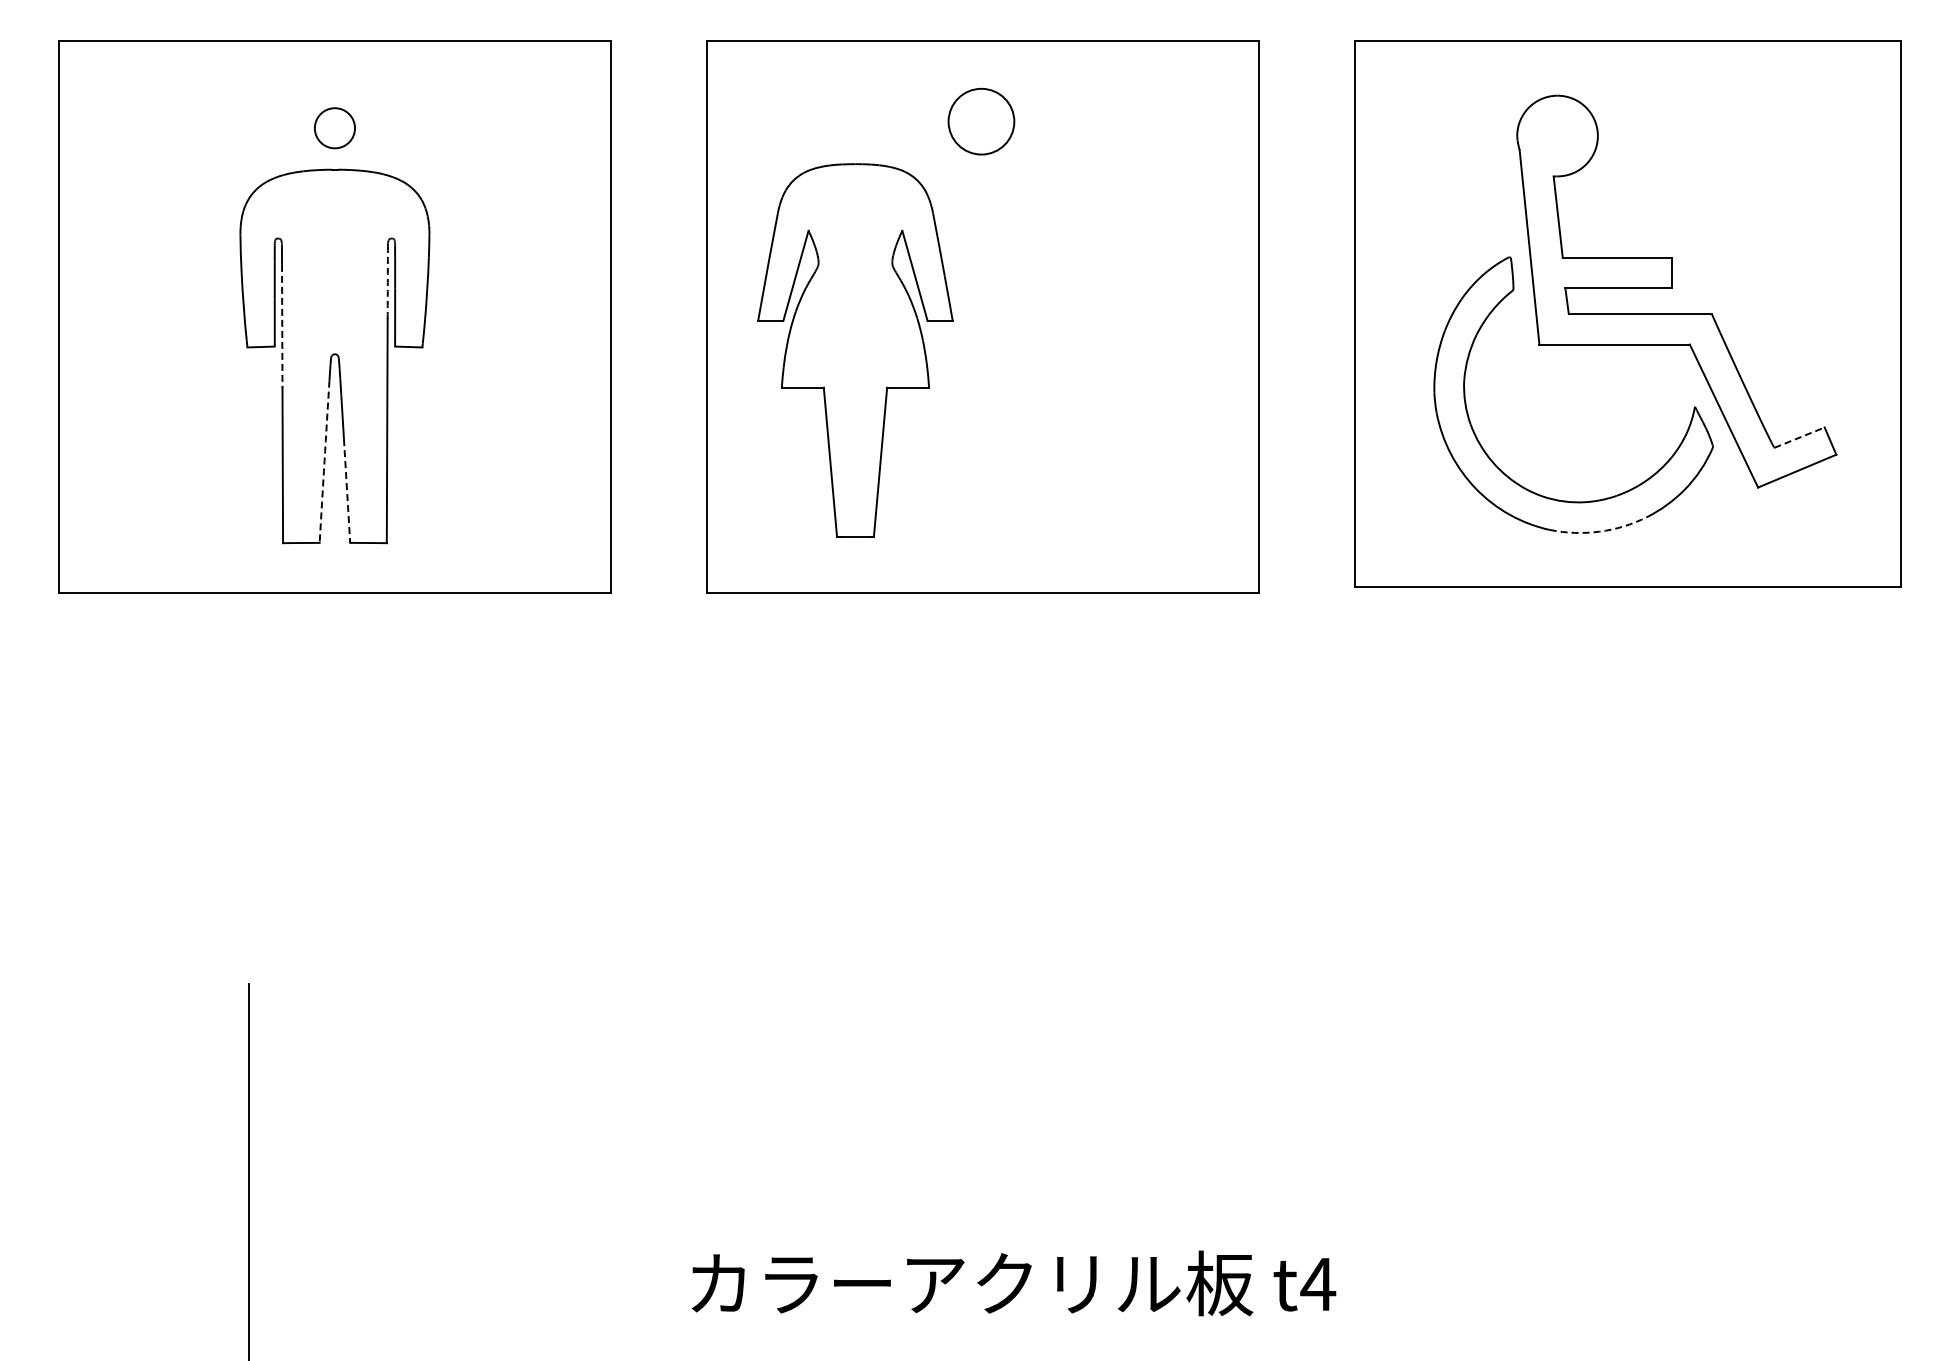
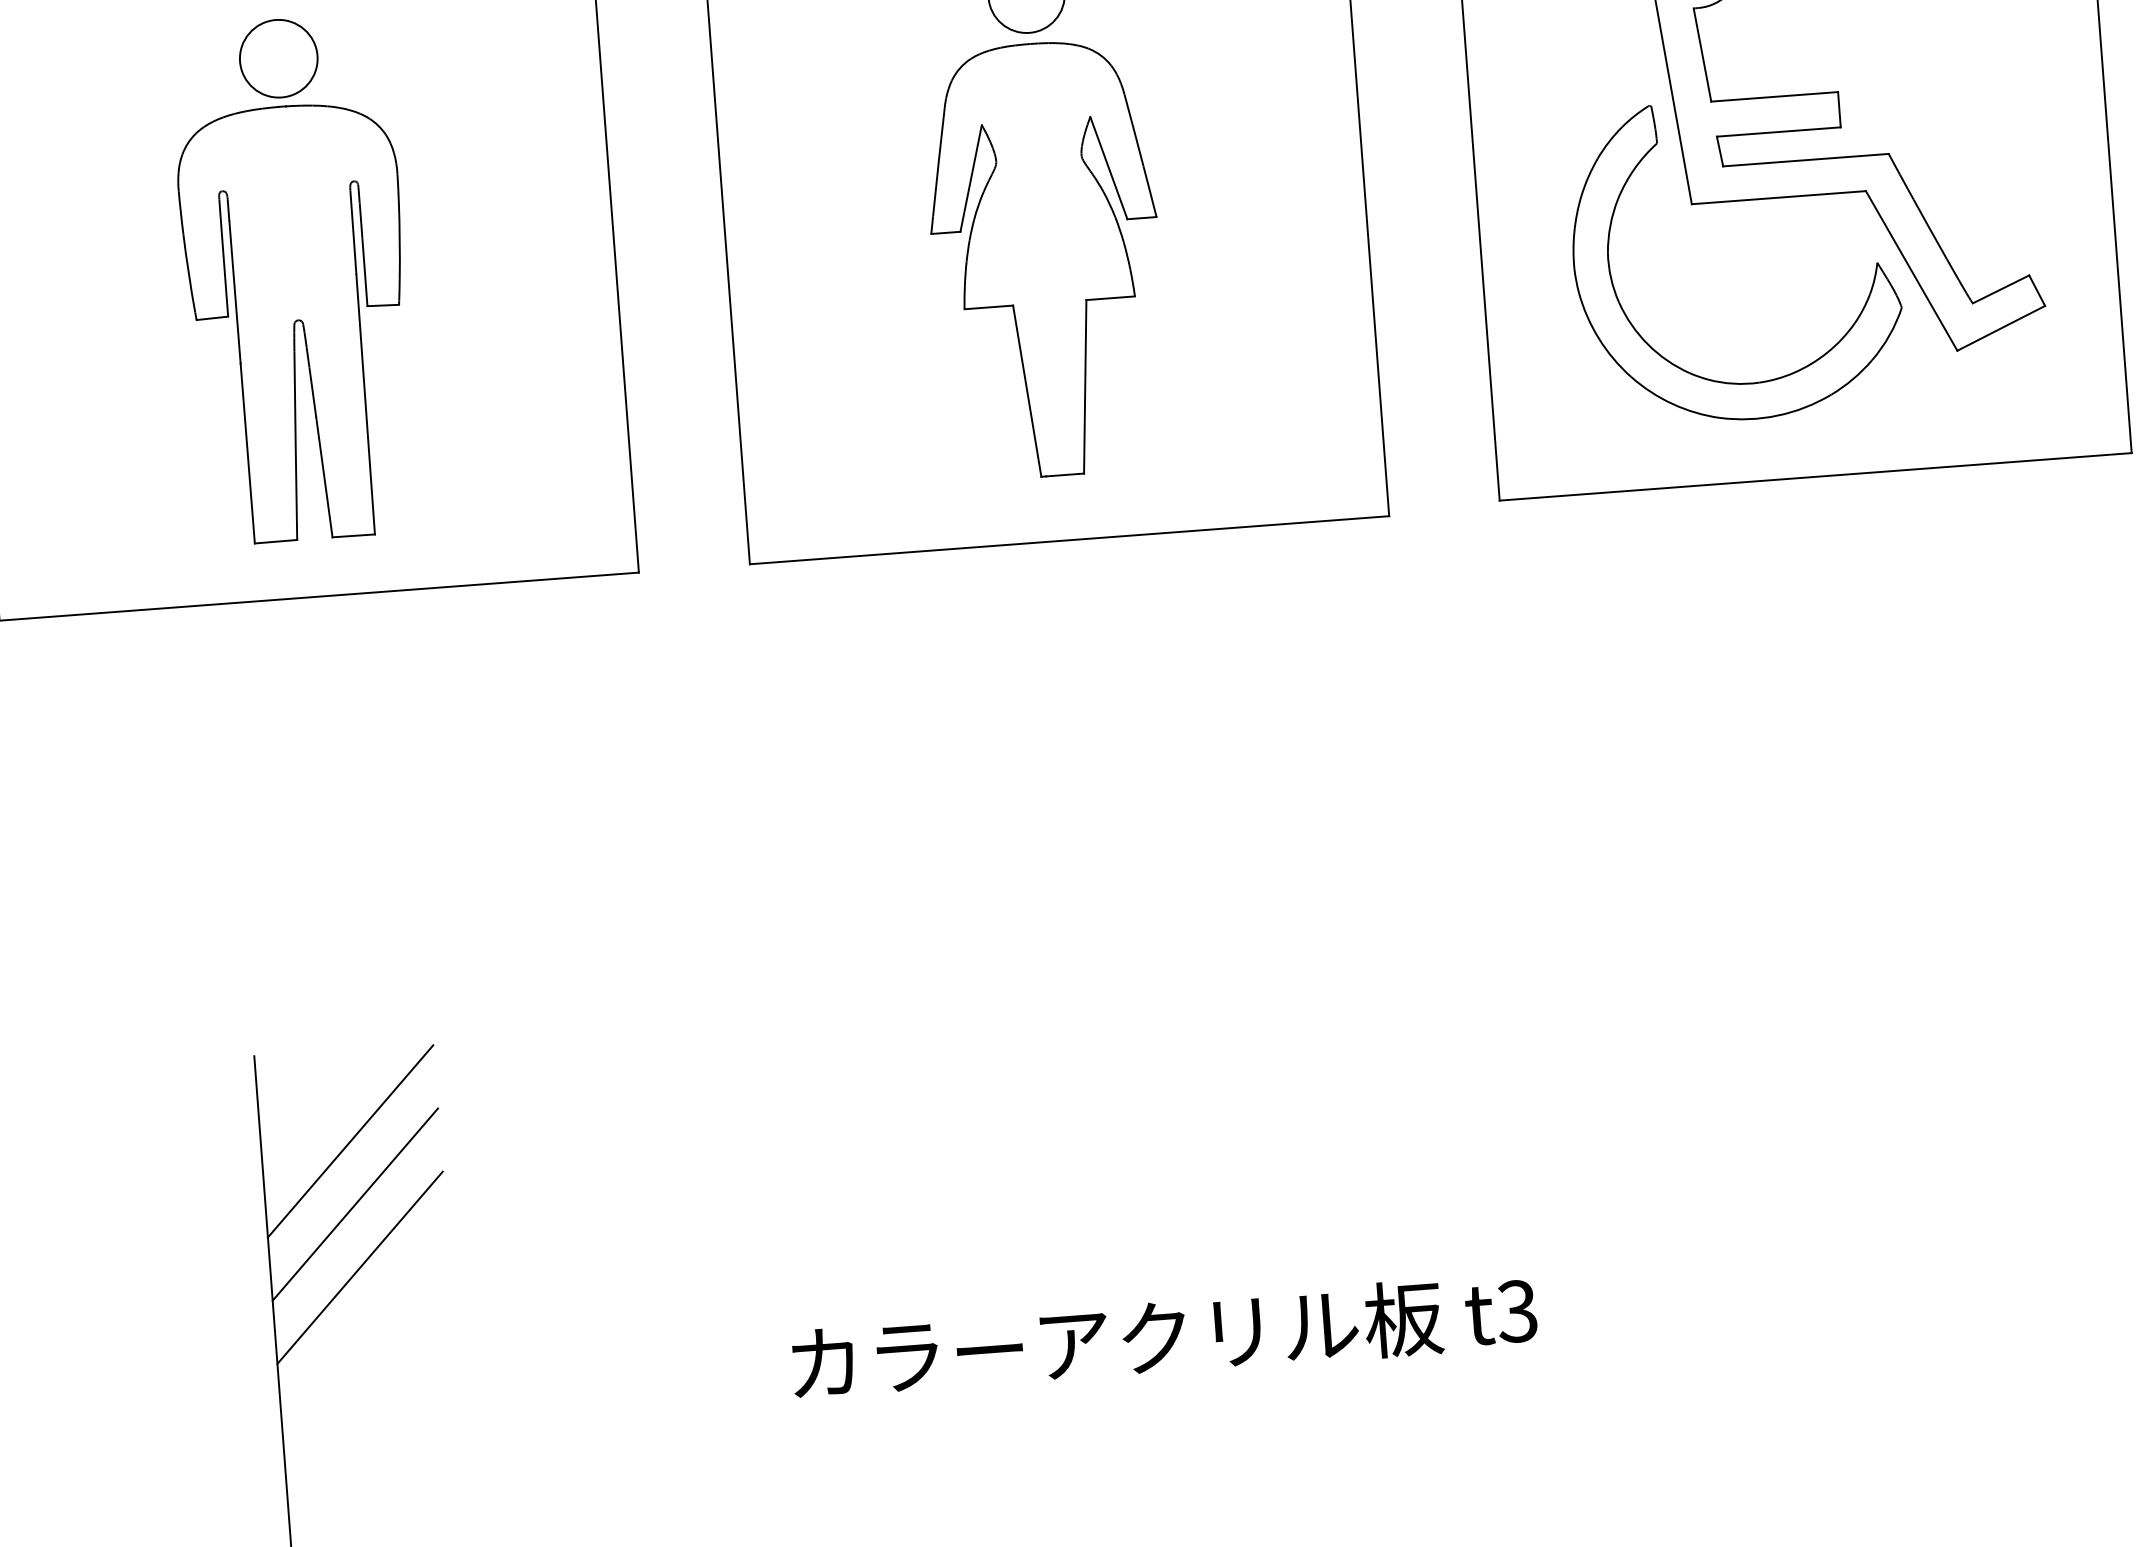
circle: (334, 127) -> (278, 57), size x1.67
arc: (387, 282) -> (353, 232), dashed -> solid
line: (282, 326) -> (235, 292), dashed -> solid
part: (855, 350) -> (1046, 259), moved
line: (1800, 437) -> (2002, 289), dashed -> solid
arc: (324, 461) -> (295, 445), dashed -> solid
line: (347, 491) -> (324, 478), dashed -> solid
arc: (1599, 531) -> (1777, 415), dashed -> solid
line: (326, 1062) -> (350, 1140), added
line: (326, 1117) -> (355, 1204), added
line: (326, 1171) -> (359, 1267), added
text: (1318, 1284) -> (1517, 1311), t4 -> t3

